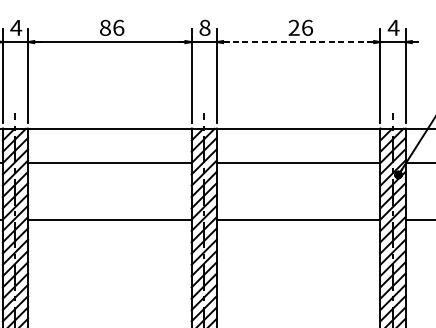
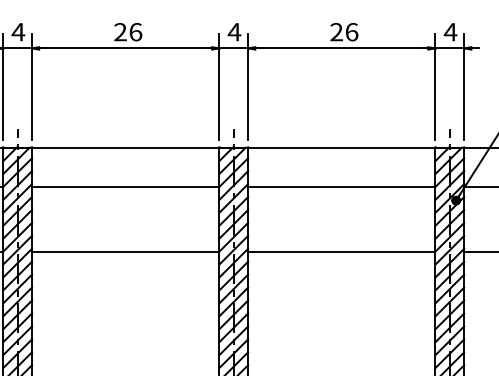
text: (105, 28) -> (120, 32), 86 -> 26
text: (204, 28) -> (234, 32), 8 -> 4
line: (299, 42) -> (342, 48), dashed -> solid

